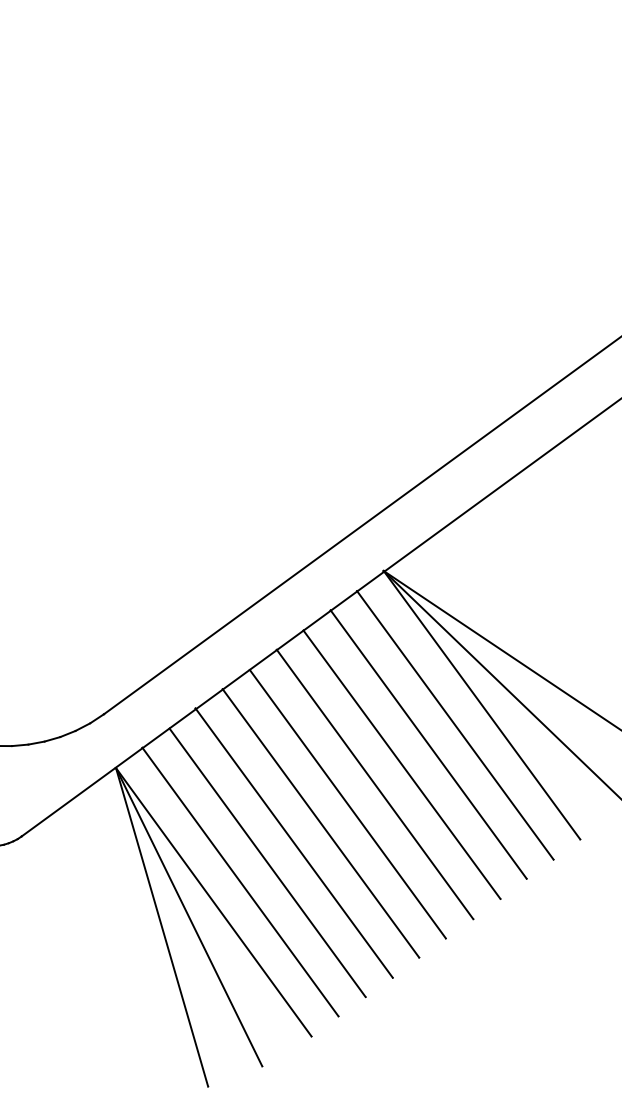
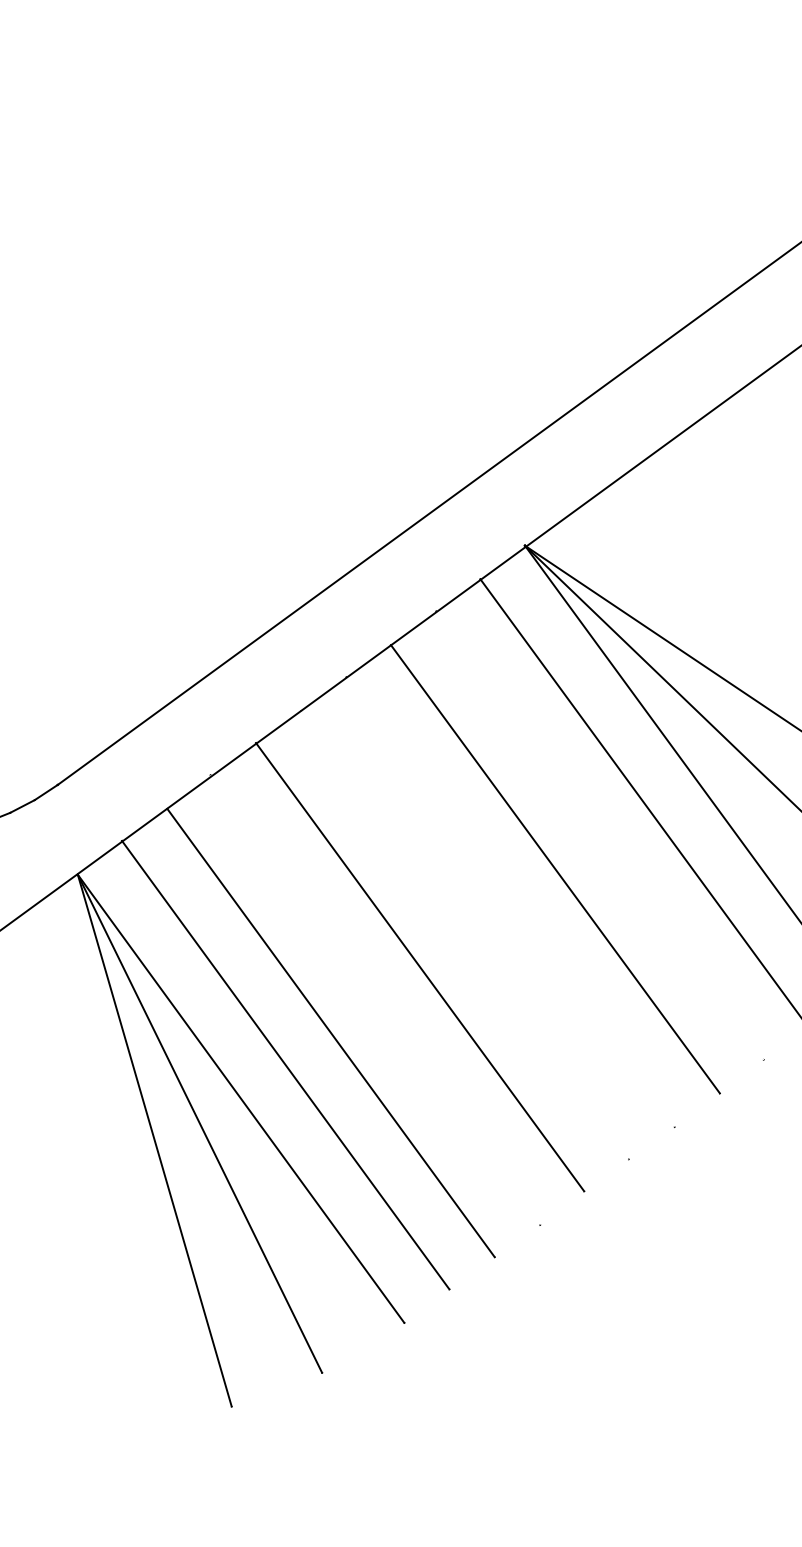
line: (428, 744) -> (599, 835), removed
line: (374, 784) -> (509, 902), removed
line: (347, 804) -> (464, 935), removed
line: (293, 842) -> (374, 999), removed

